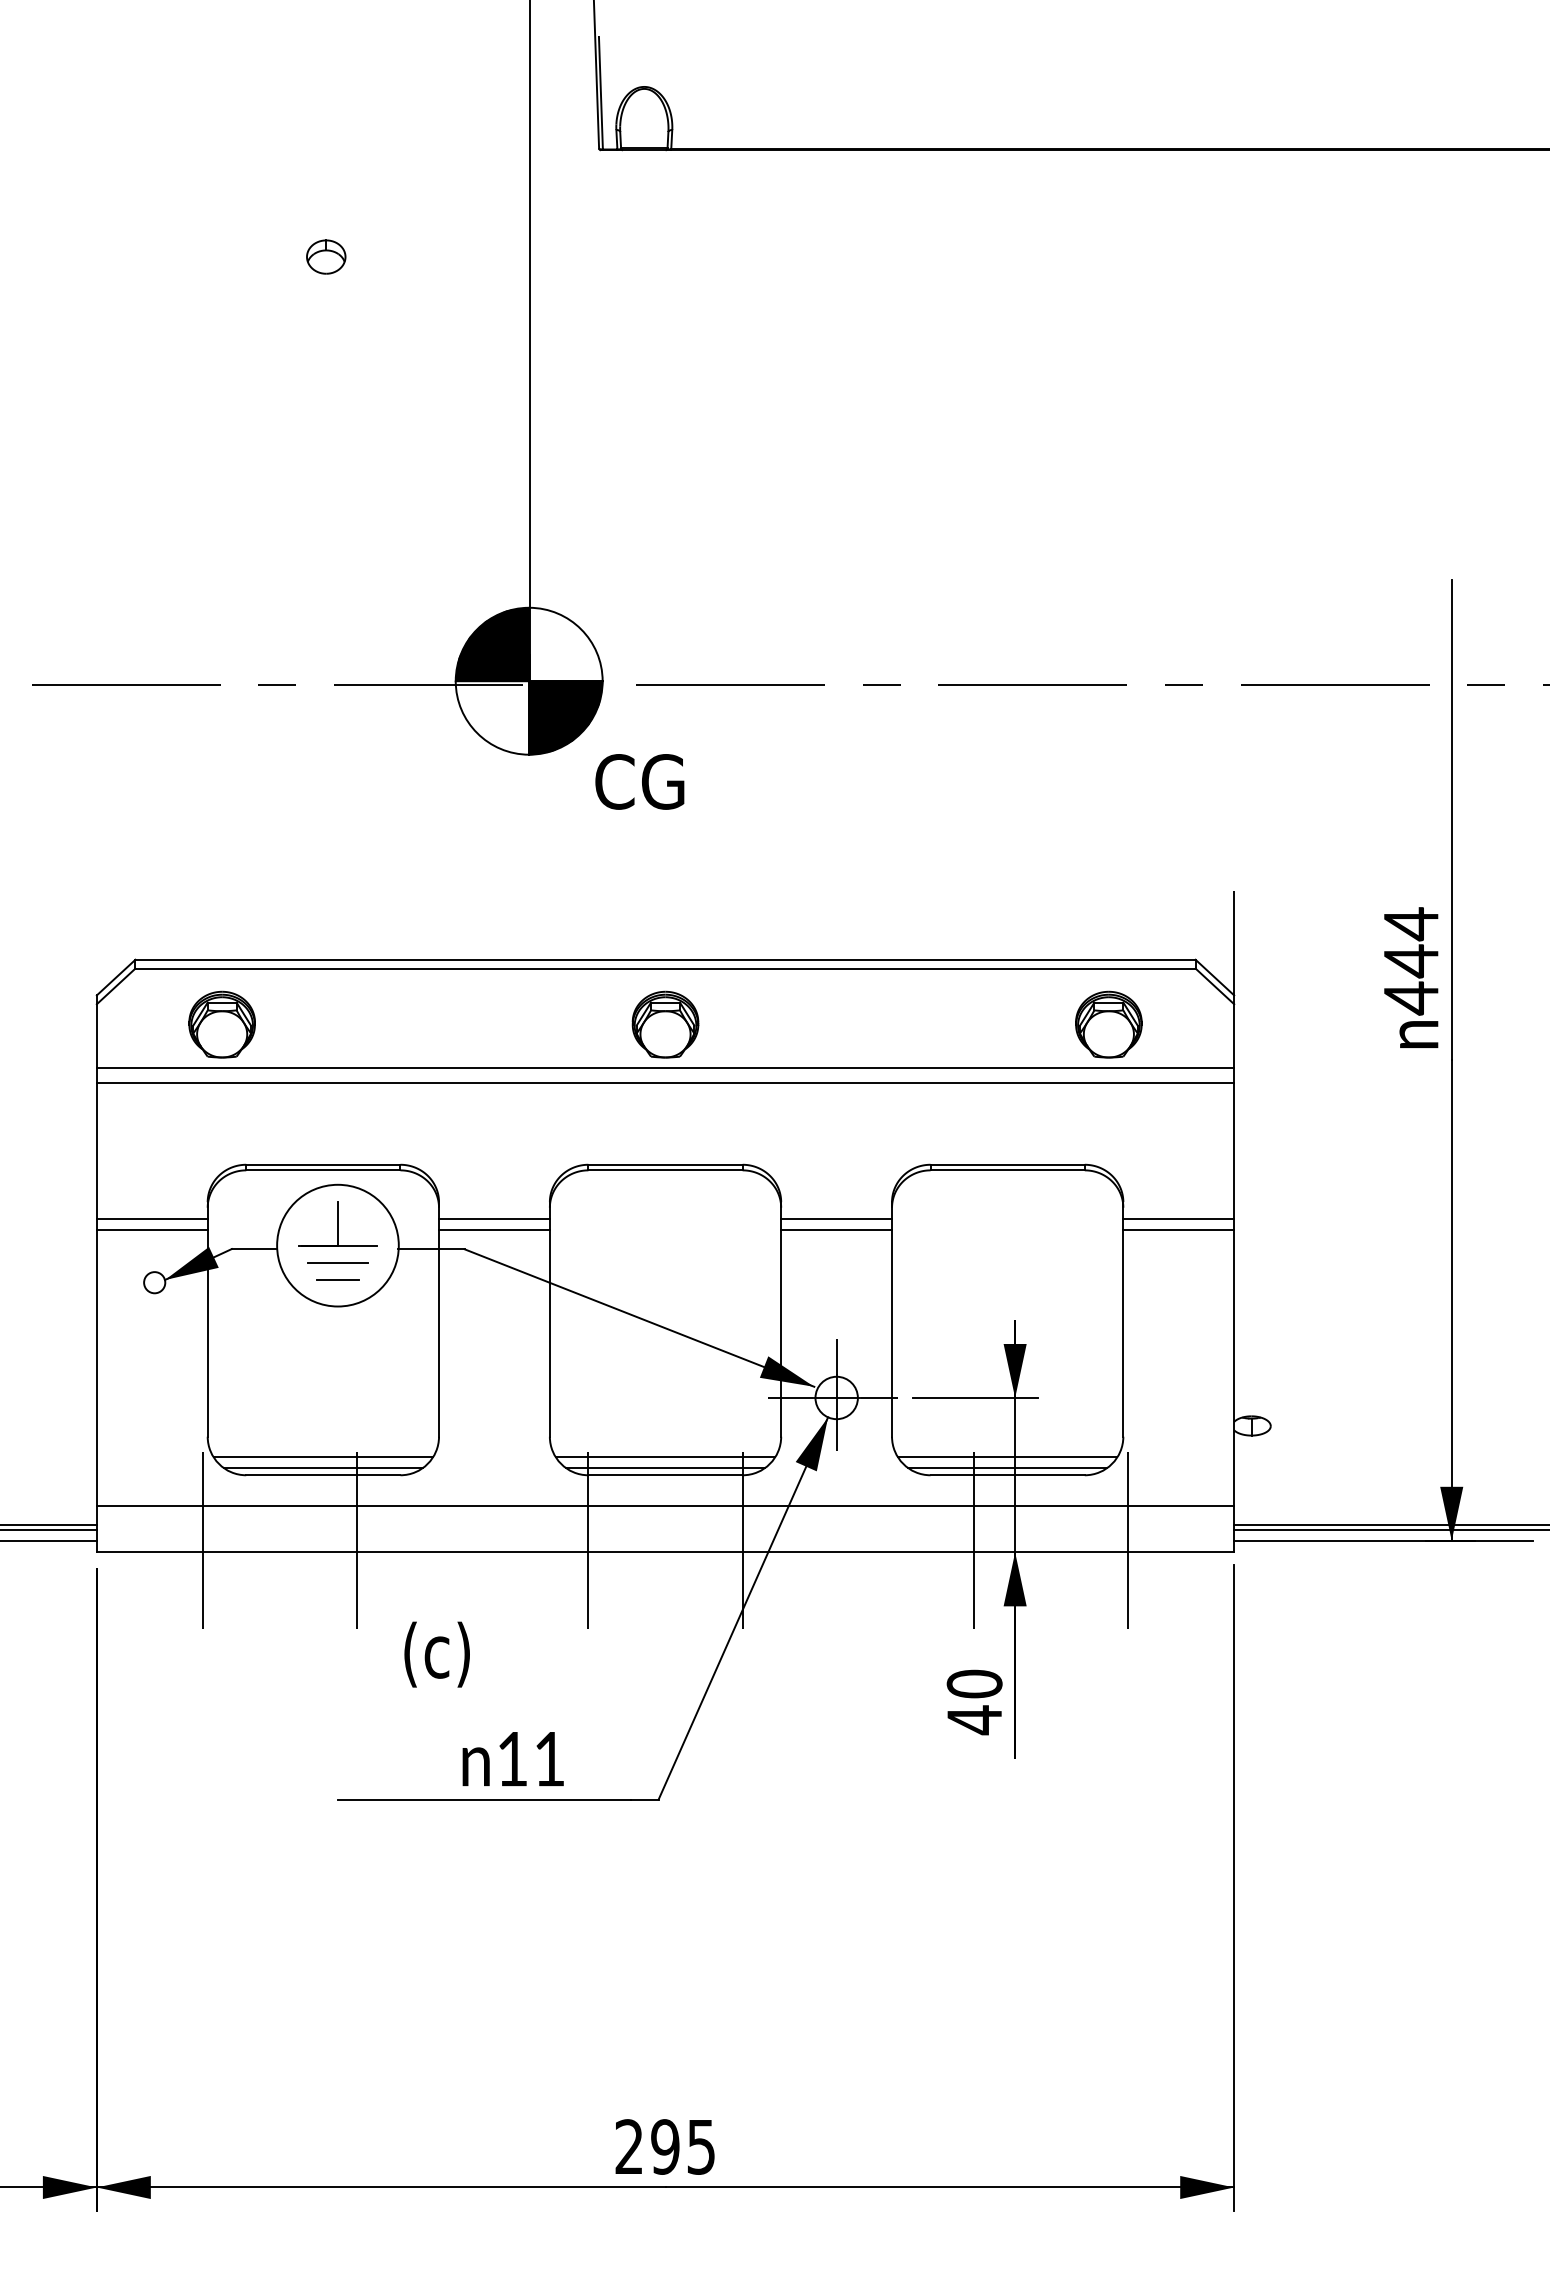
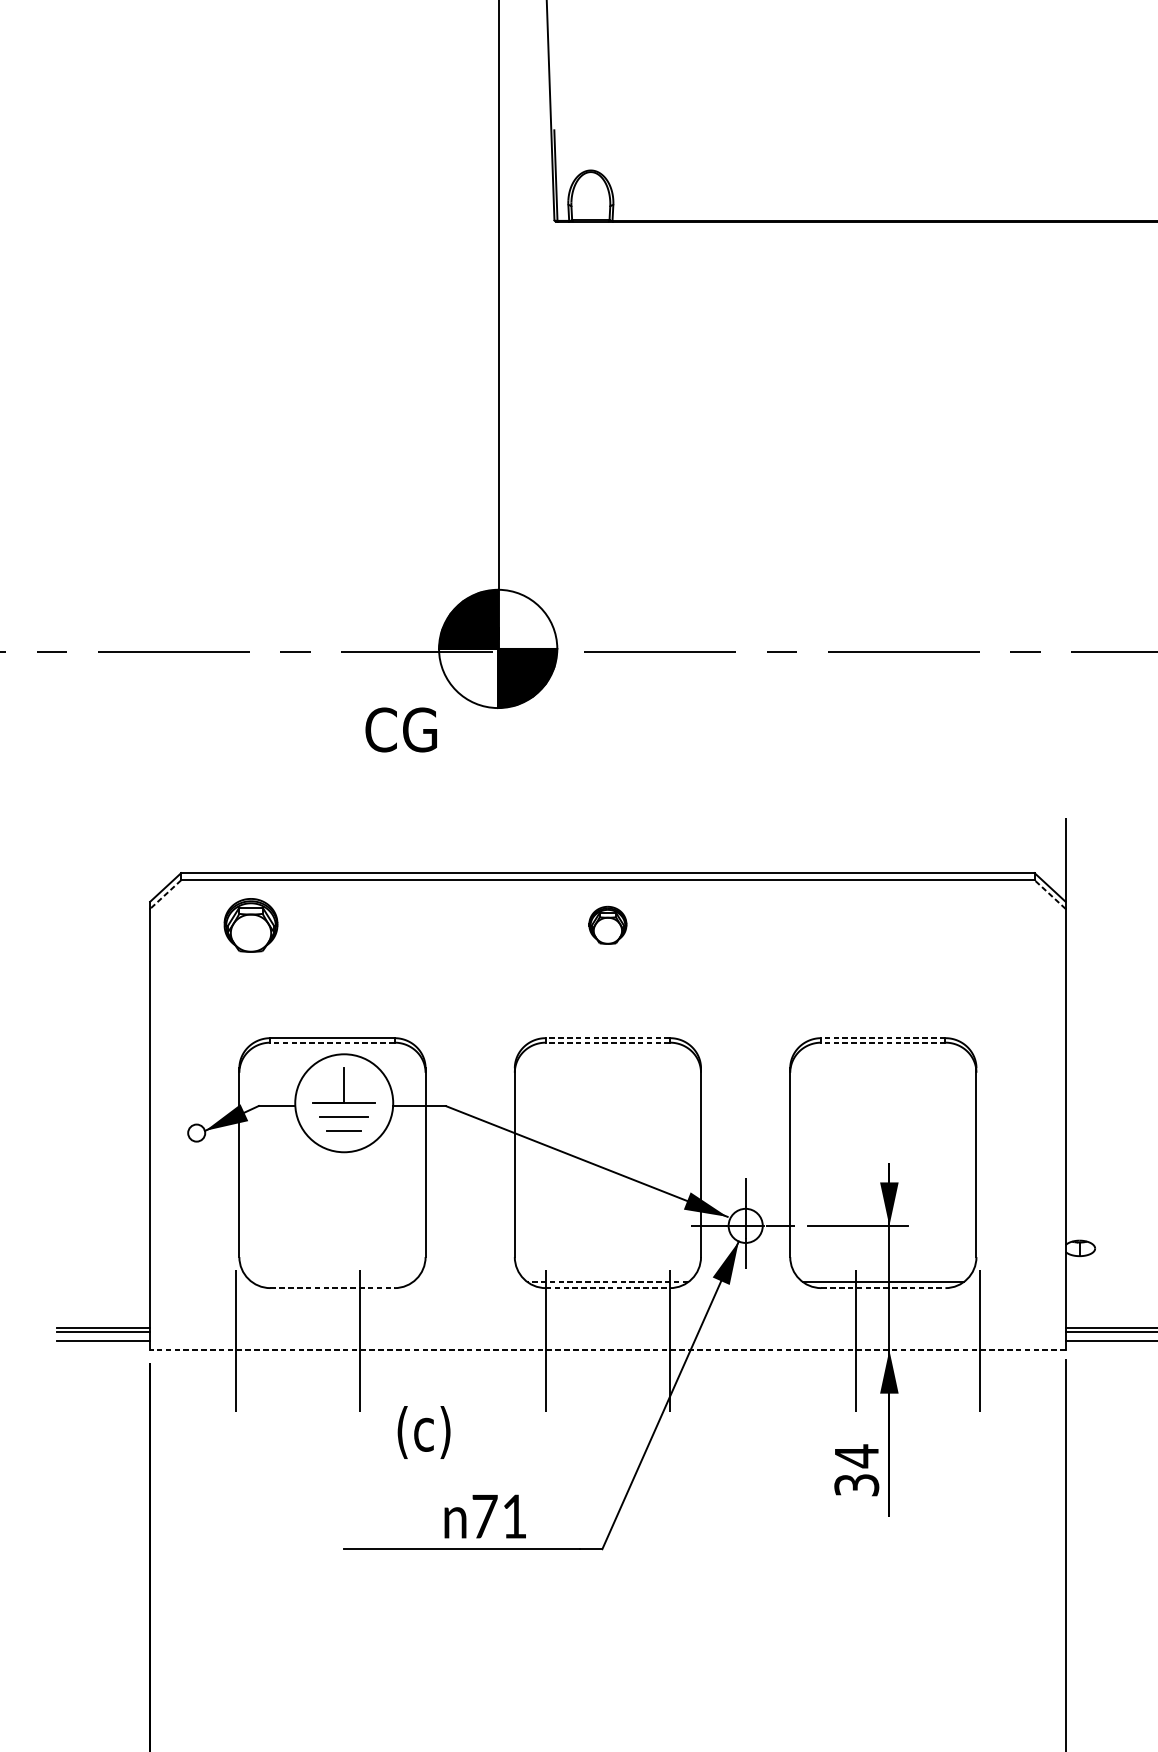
part: (326, 256) -> (335, 307), removed
text: (639, 781) -> (401, 729), moved
line: (115, 986) -> (165, 894), solid -> dashed
line: (1214, 986) -> (1049, 894), solid -> dashed
part: (665, 1024) -> (607, 925), size x0.7
part: (1108, 1024) -> (964, 925), removed
line: (665, 1068) -> (607, 960), removed
line: (665, 1082) -> (607, 971), removed
line: (665, 1164) -> (607, 1037), solid -> dashed
line: (1007, 1164) -> (883, 1037), solid -> dashed
line: (322, 1170) -> (331, 1042), solid -> dashed
line: (665, 1170) -> (607, 1042), solid -> dashed
line: (1007, 1170) -> (883, 1042), solid -> dashed
line: (151, 1219) -> (194, 1082), removed
line: (494, 1219) -> (470, 1082), removed
line: (836, 1219) -> (745, 1082), removed
line: (1178, 1219) -> (1020, 1082), removed
line: (151, 1230) -> (194, 1091), removed
line: (494, 1230) -> (470, 1091), removed
line: (836, 1230) -> (745, 1091), removed
line: (1178, 1230) -> (1020, 1091), removed
line: (323, 1457) -> (332, 1273), removed
line: (665, 1457) -> (607, 1273), removed
line: (1007, 1457) -> (883, 1273), removed
line: (323, 1467) -> (332, 1281), removed
line: (665, 1467) -> (607, 1281), solid -> dashed
line: (323, 1475) -> (332, 1288), solid -> dashed
line: (666, 1475) -> (608, 1288), solid -> dashed
line: (1008, 1475) -> (884, 1288), solid -> dashed
line: (665, 1506) -> (607, 1313), removed
line: (665, 1552) -> (607, 1350), solid -> dashed
text: (974, 1702) -> (856, 1471), 40 -> 34
text: (512, 1759) -> (484, 1516), 11 -> 71

